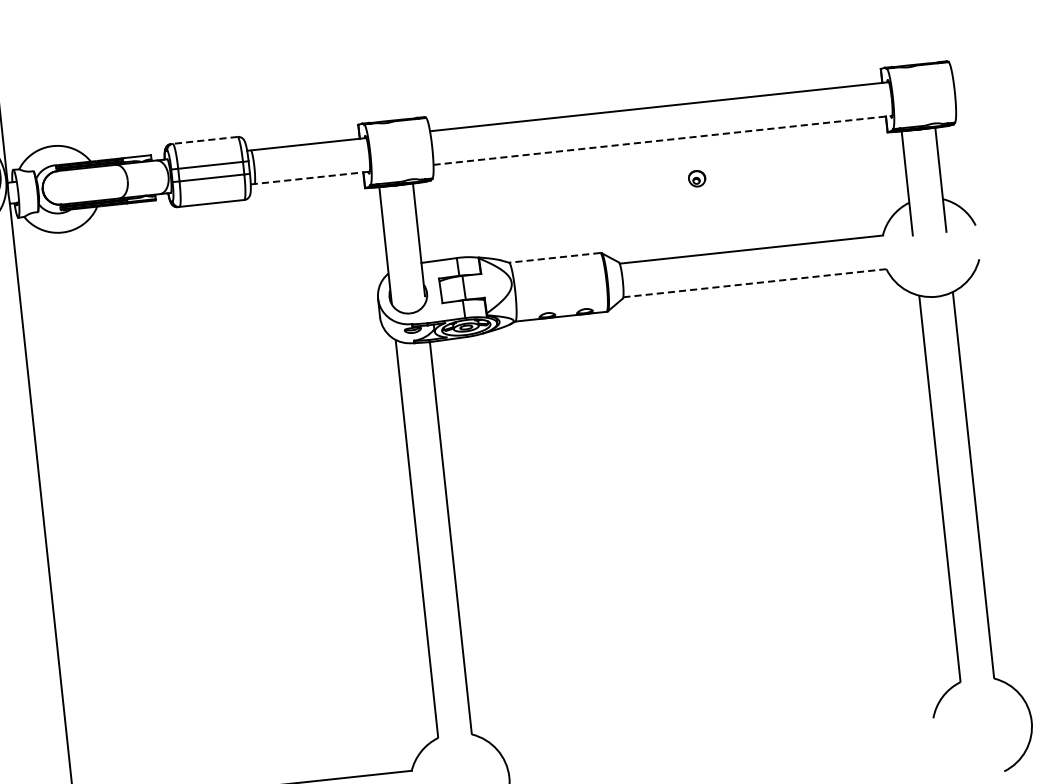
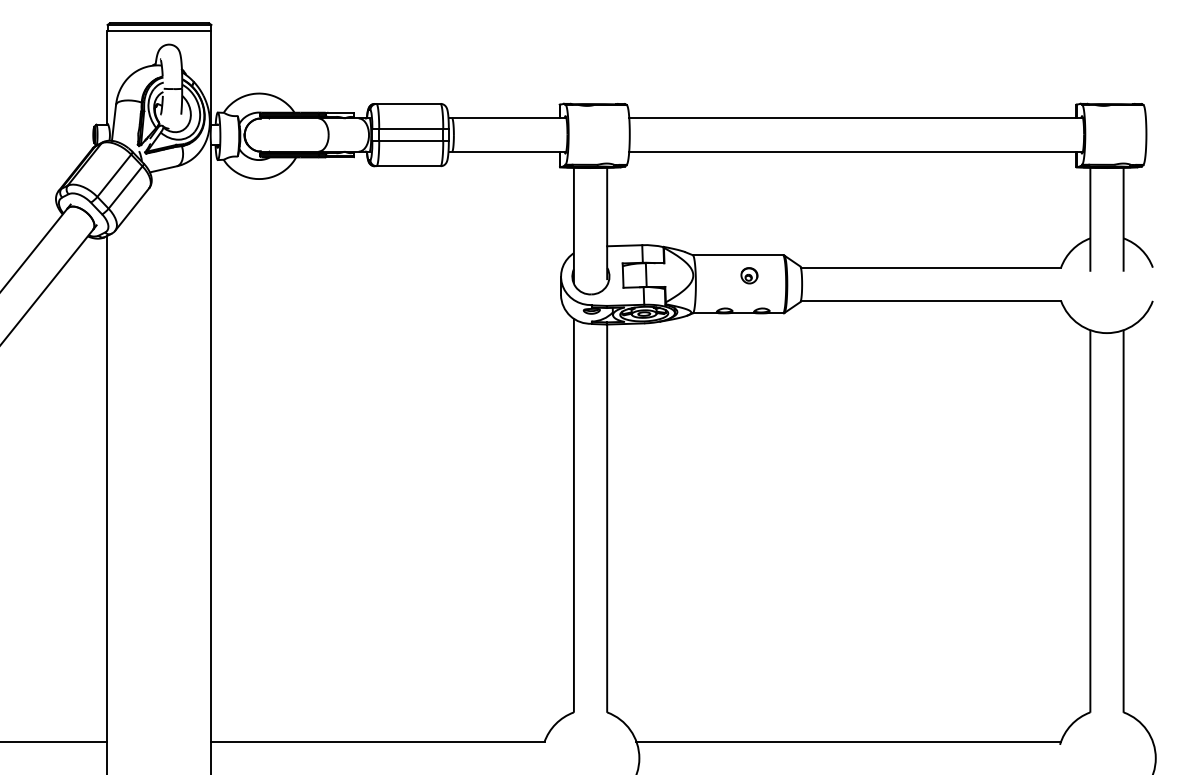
line: (204, 140) -> (407, 103), dashed -> solid
line: (663, 140) -> (856, 151), dashed -> solid
line: (310, 177) -> (507, 151), dashed -> solid
part: (697, 178) -> (749, 275), moved
line: (554, 258) -> (737, 255), dashed -> solid
line: (755, 282) -> (931, 300), dashed -> solid
line: (719, 737) -> (848, 741), added

